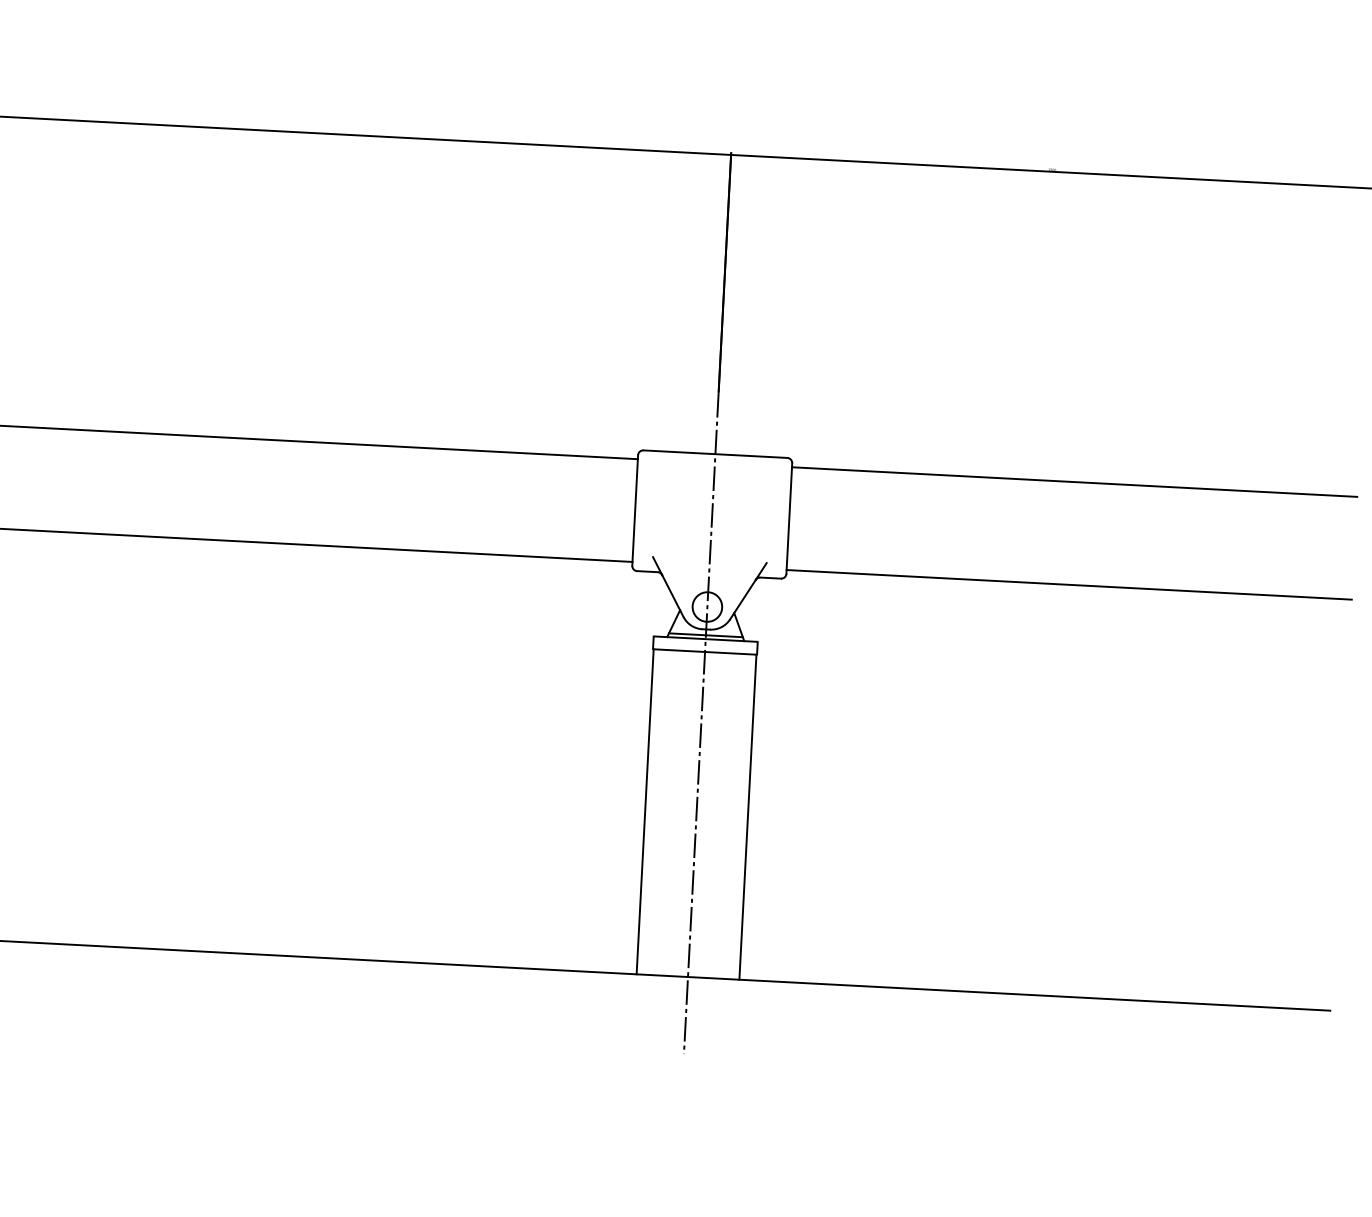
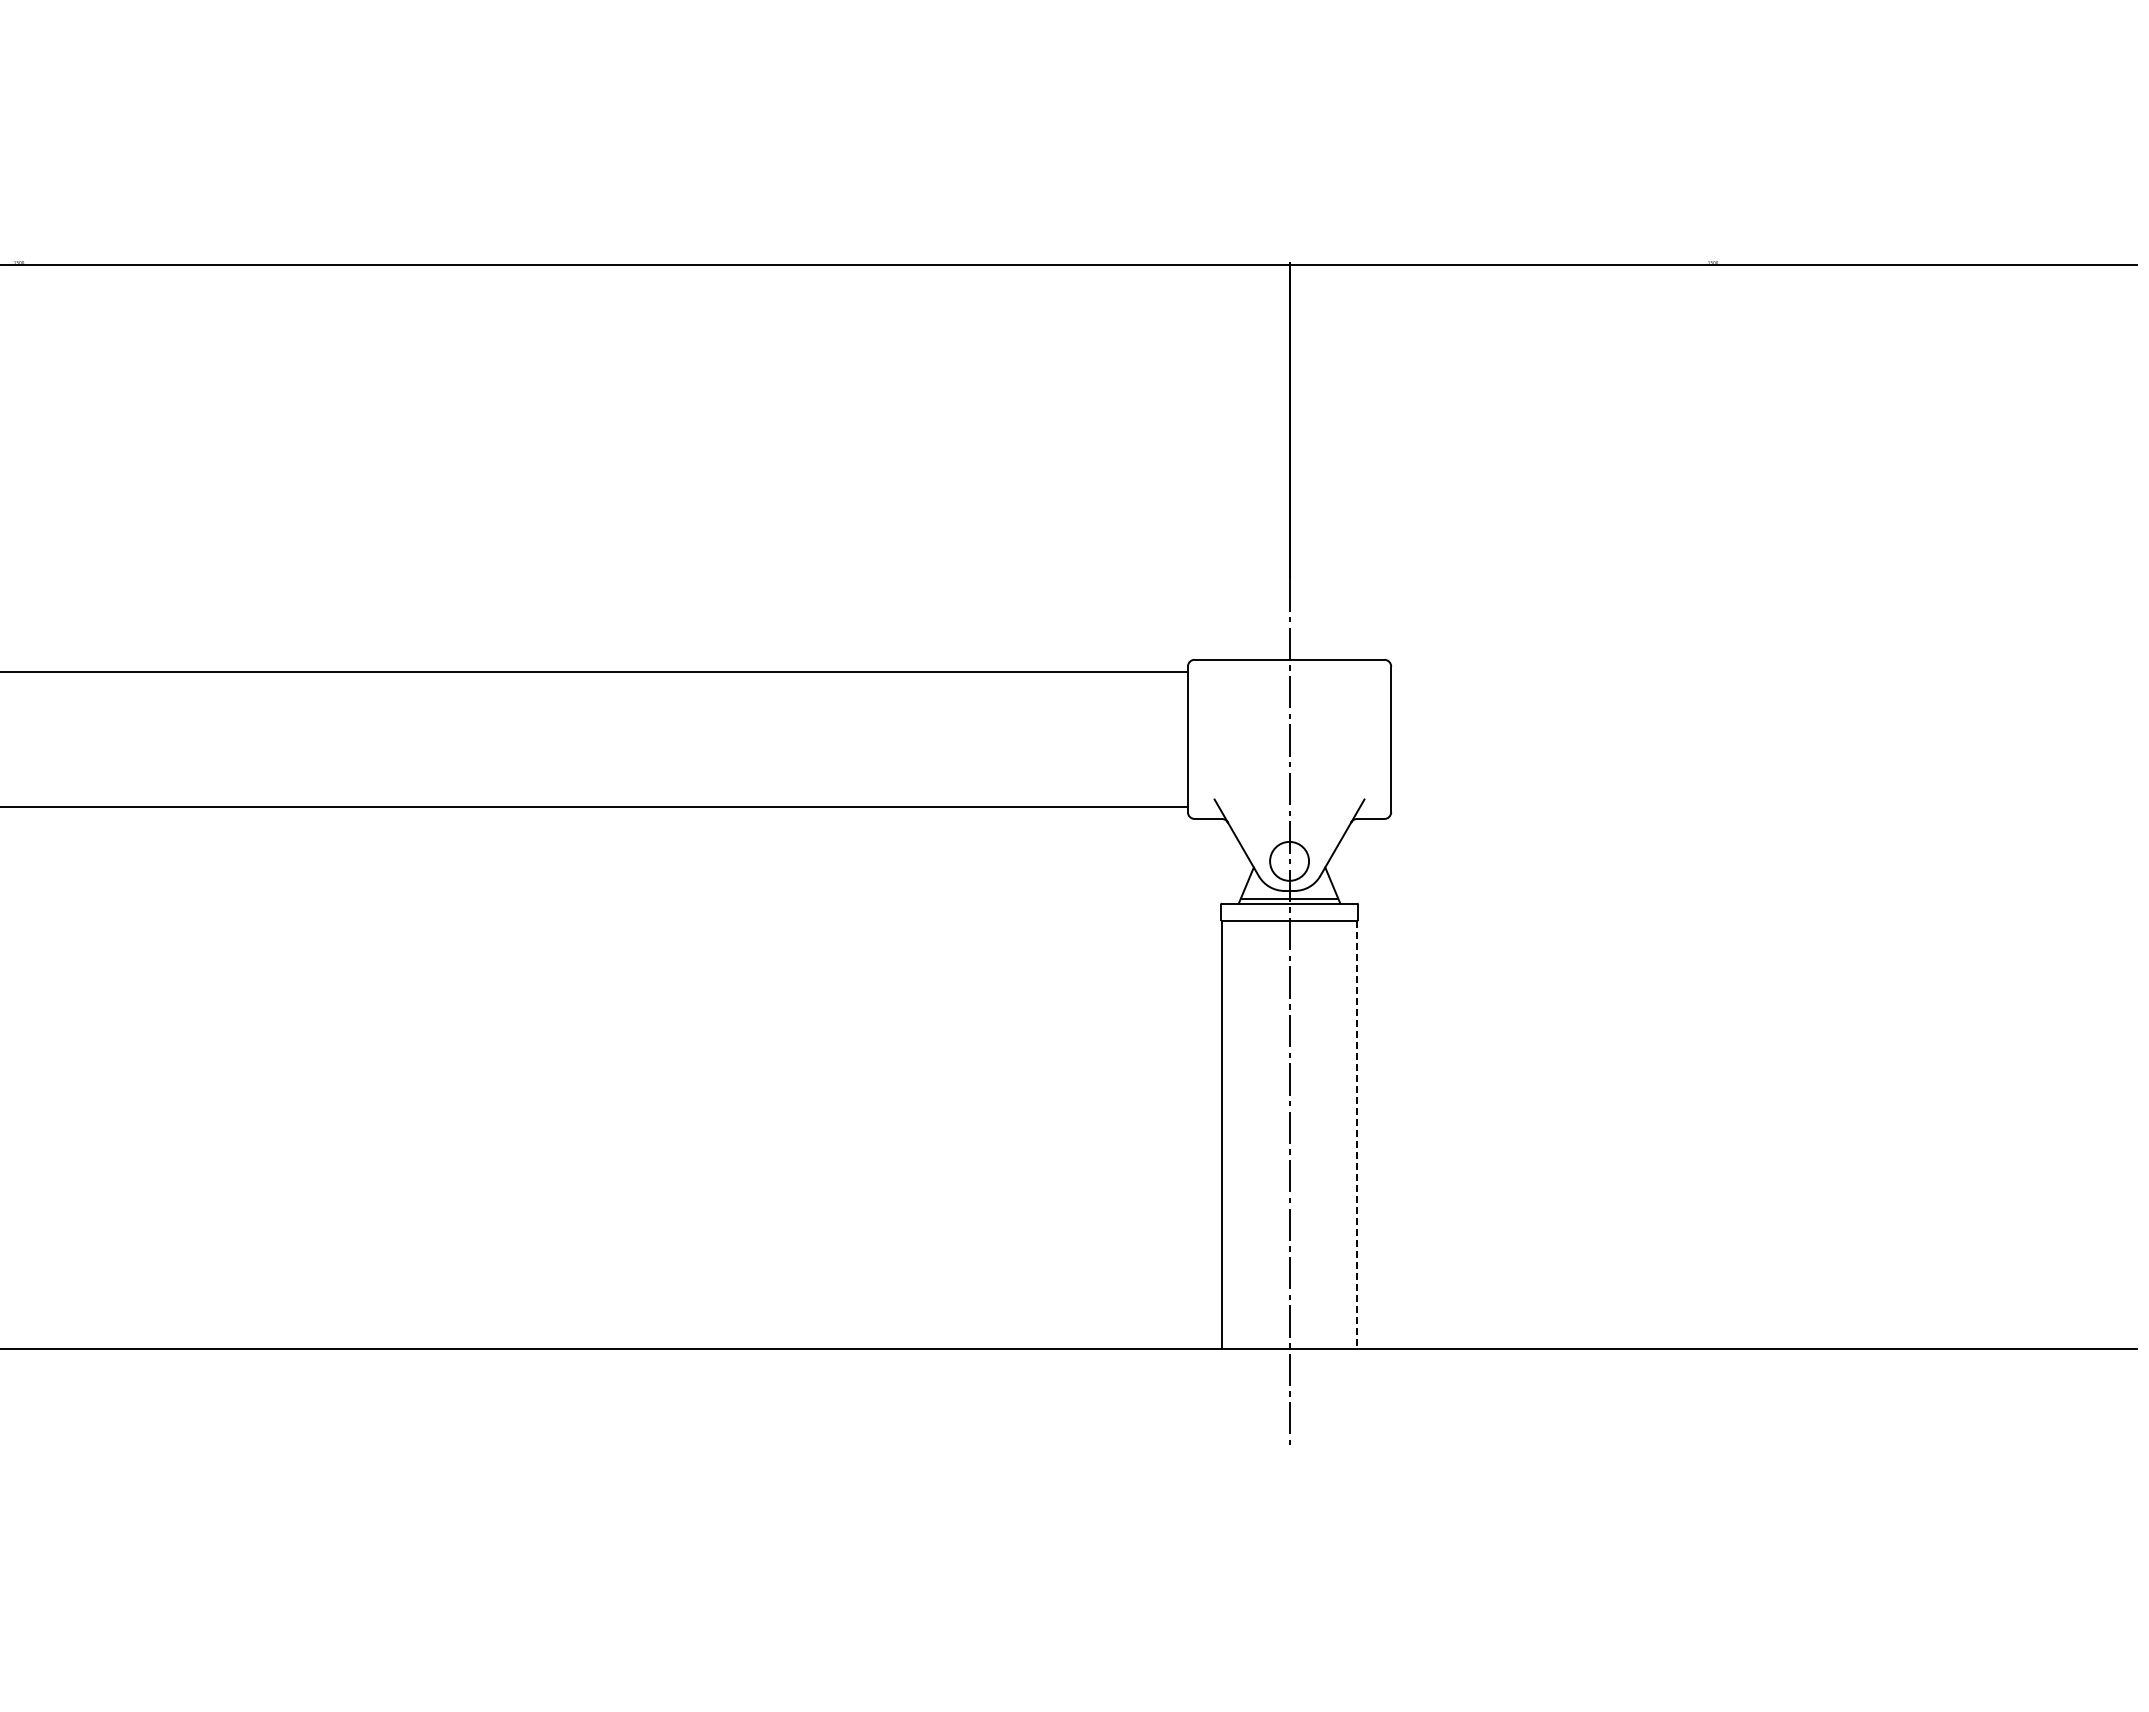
line: (1074, 481) -> (1763, 671), removed
line: (1068, 585) -> (1763, 807), removed
line: (748, 817) -> (1357, 1135), solid -> dashed

